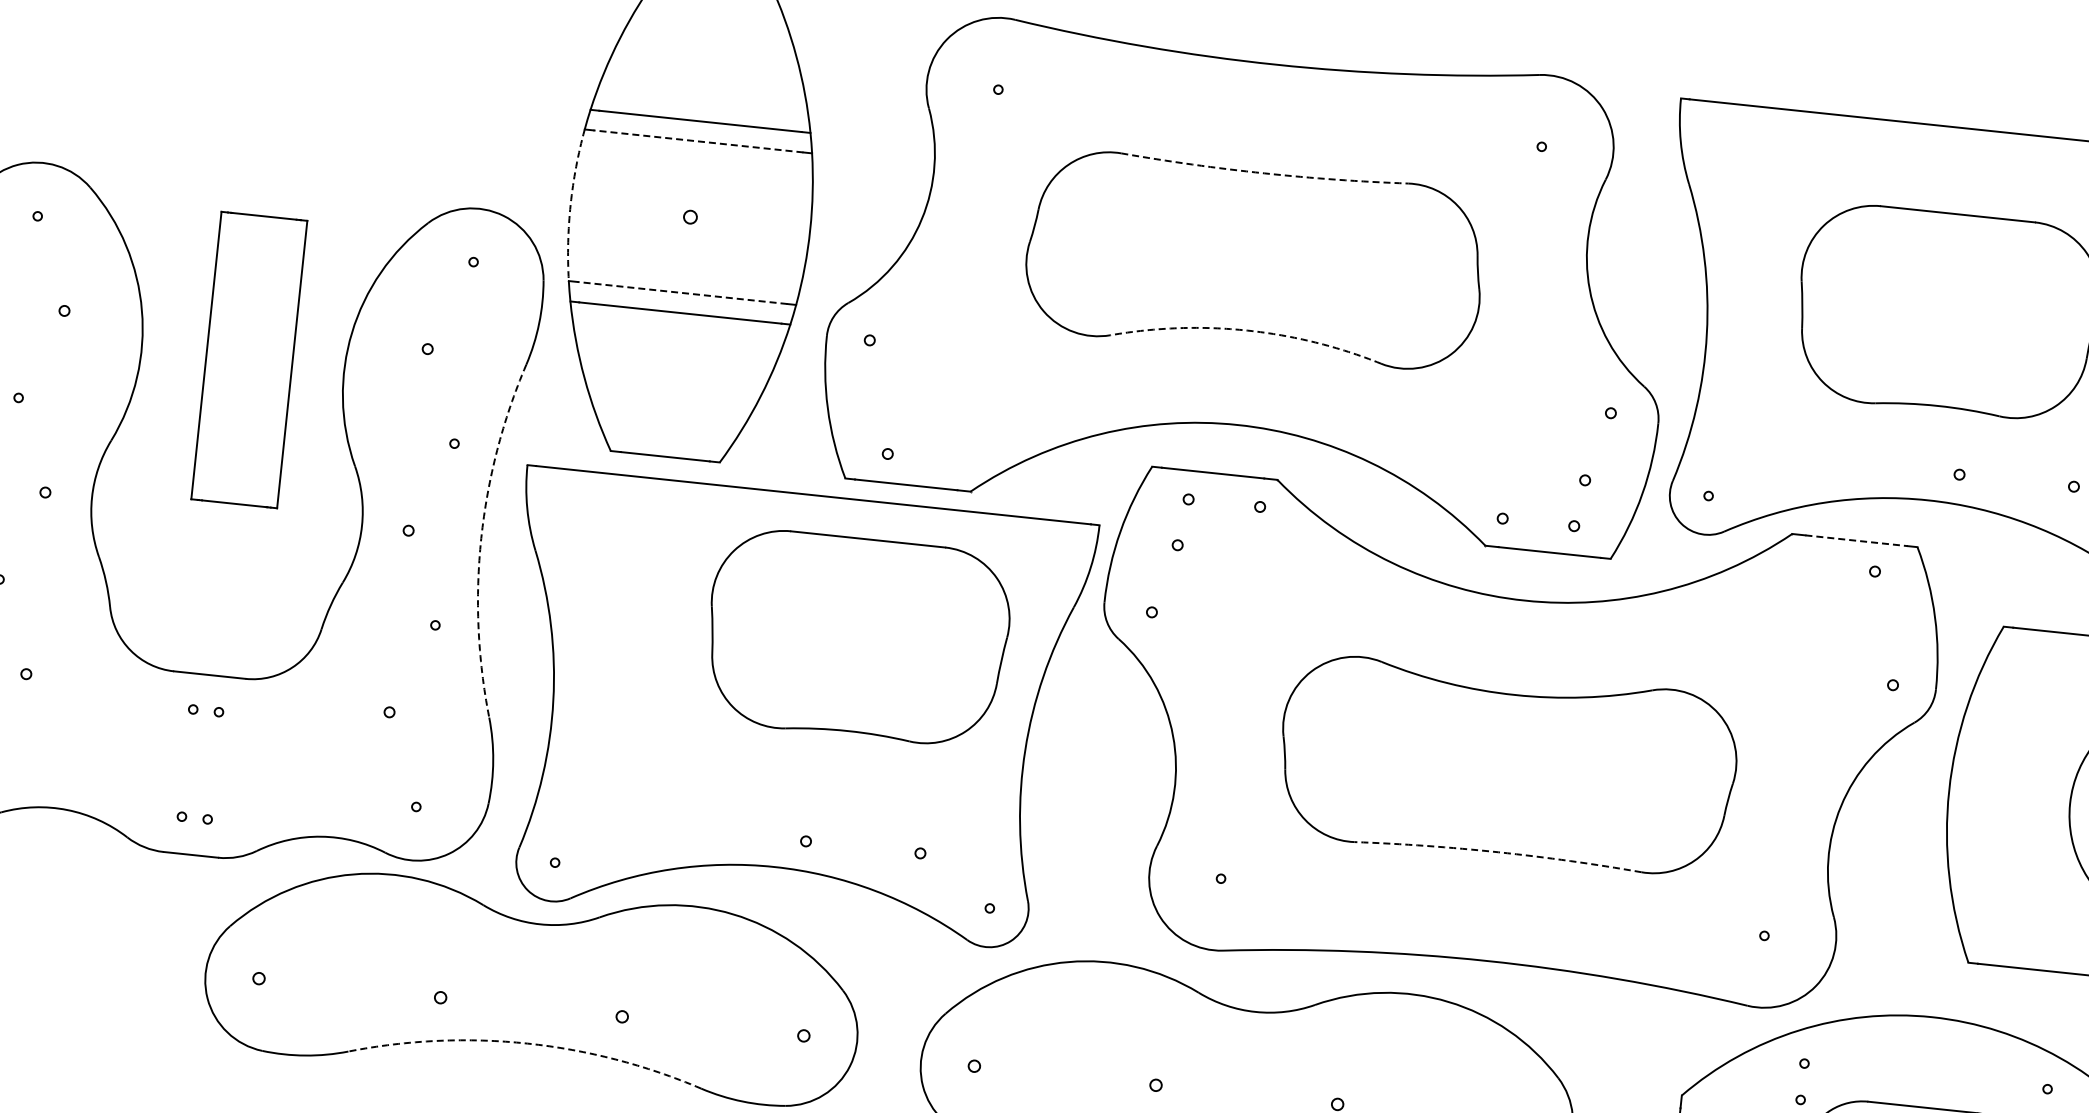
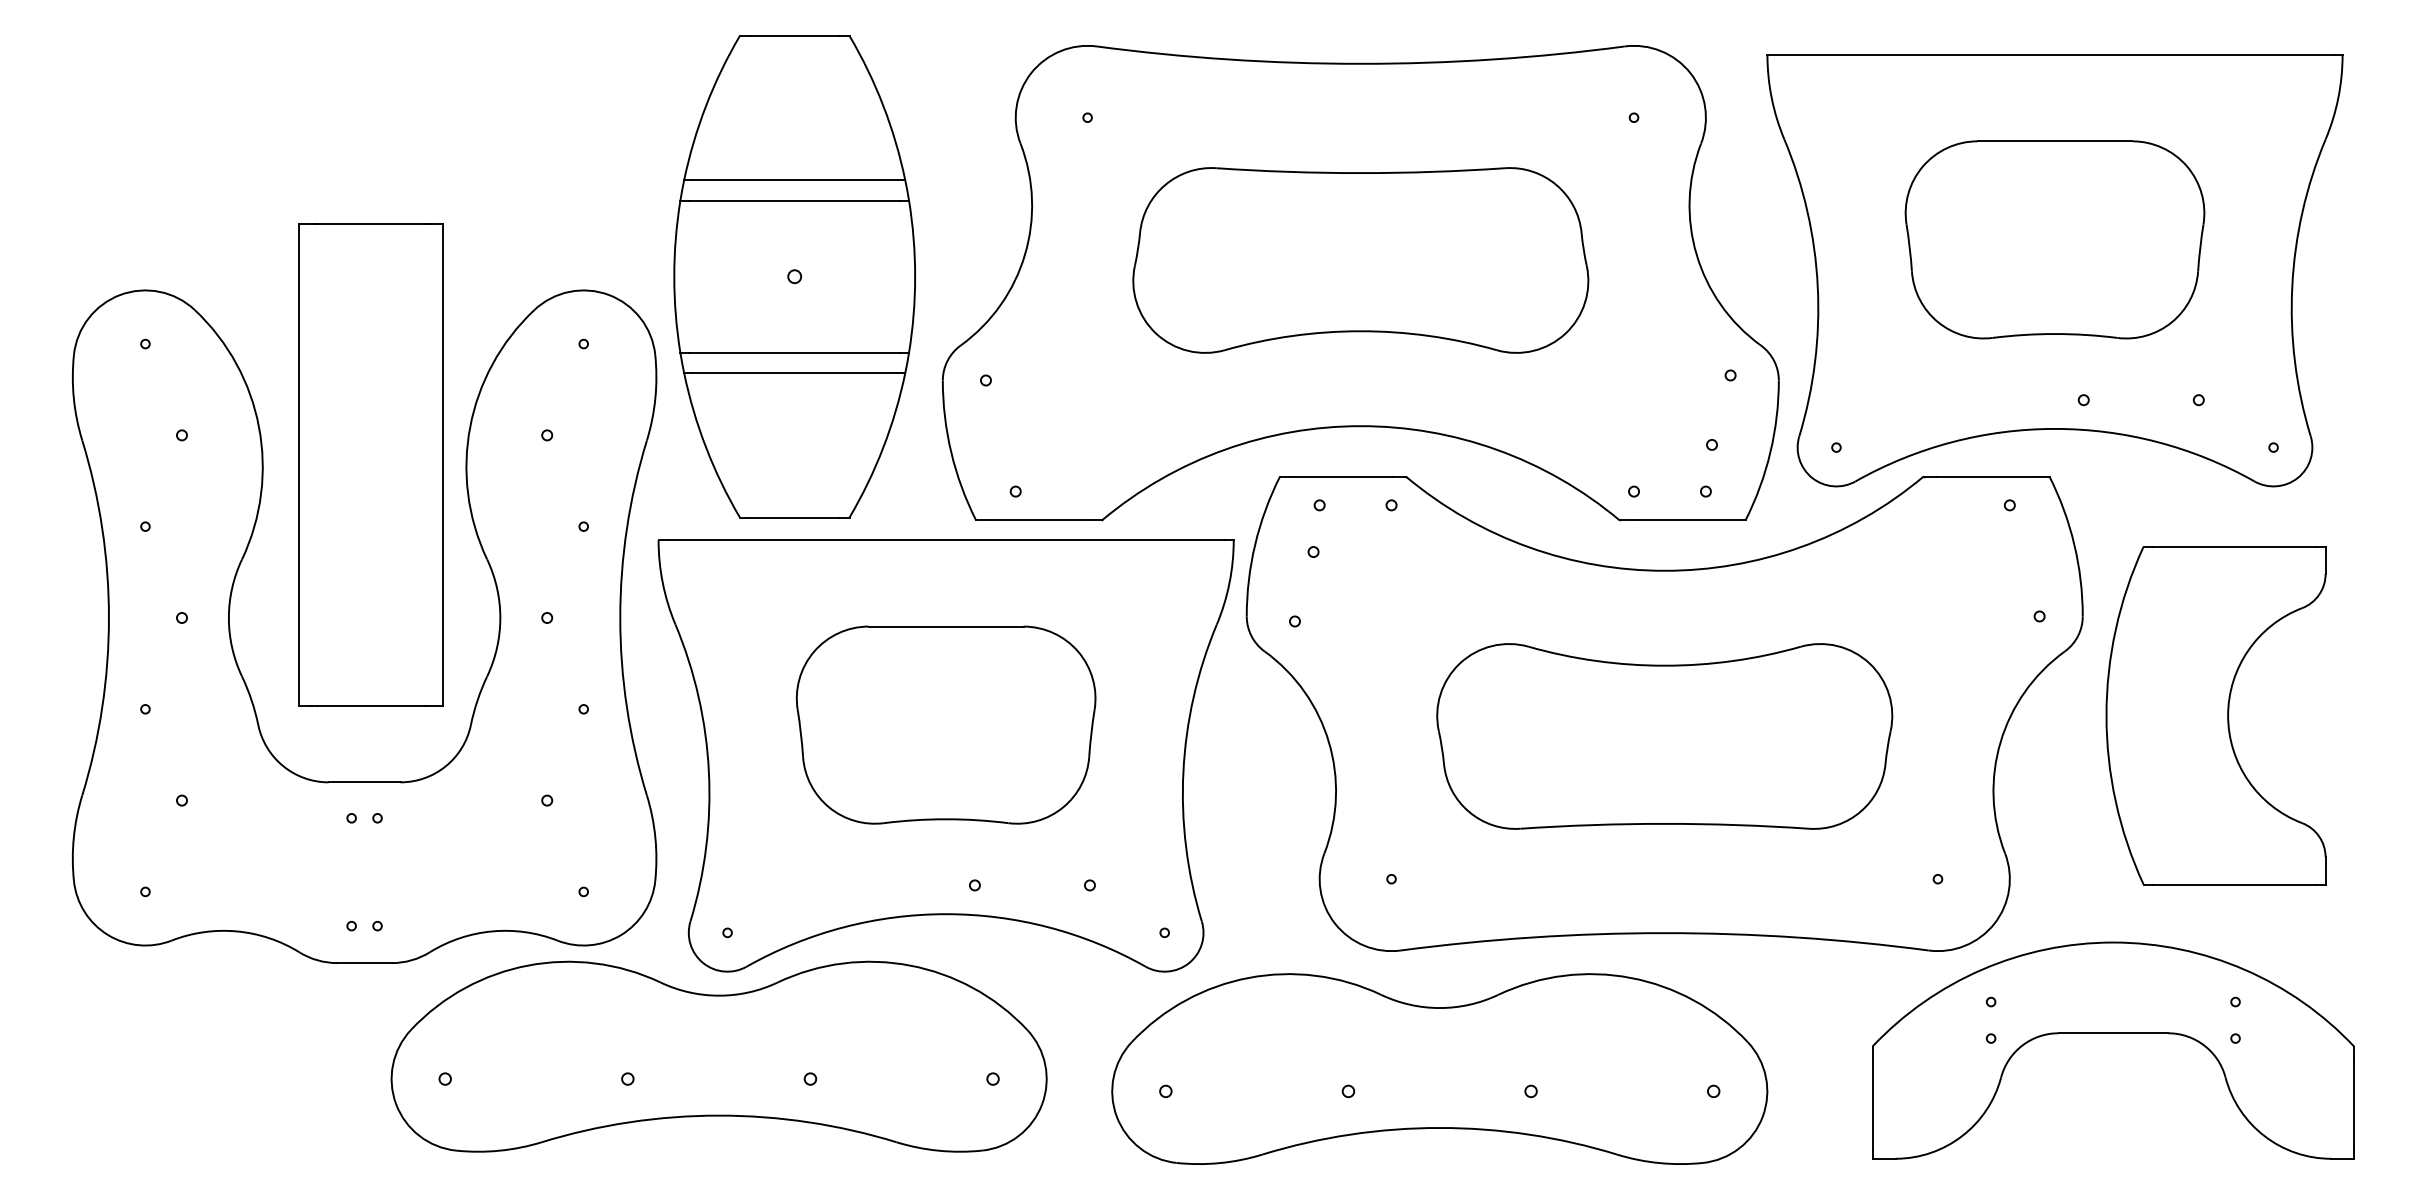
line: (698, 141) -> (794, 200), dashed -> solid
arc: (1263, 173) -> (1360, 173), dashed -> solid
arc: (570, 204) -> (674, 276), dashed -> solid
line: (682, 292) -> (794, 352), dashed -> solid
arc: (1247, 330) -> (1360, 331), dashed -> solid
part: (248, 359) -> (370, 464), size x1.67
arc: (481, 538) -> (620, 618), dashed -> solid
line: (1856, 540) -> (1988, 476), dashed -> solid
part: (857, 636) -> (945, 724), moved
arc: (1498, 851) -> (1664, 823), dashed -> solid
arc: (527, 1043) -> (719, 1115), dashed -> solid

